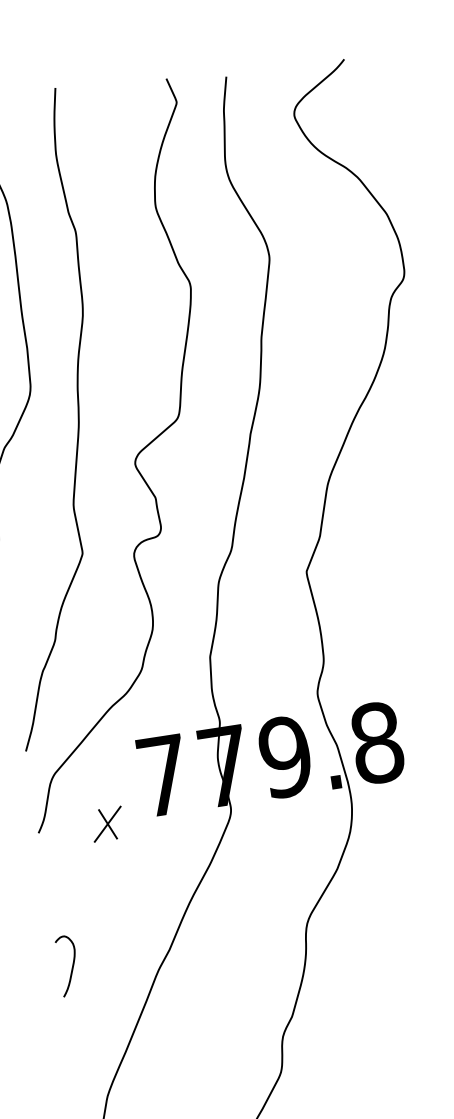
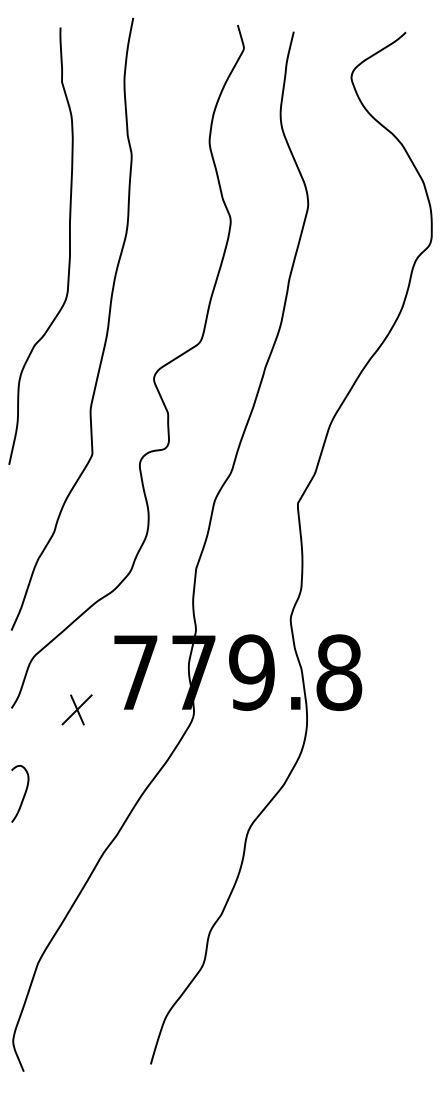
curve: (71, 967) -> (23, 795), moved

